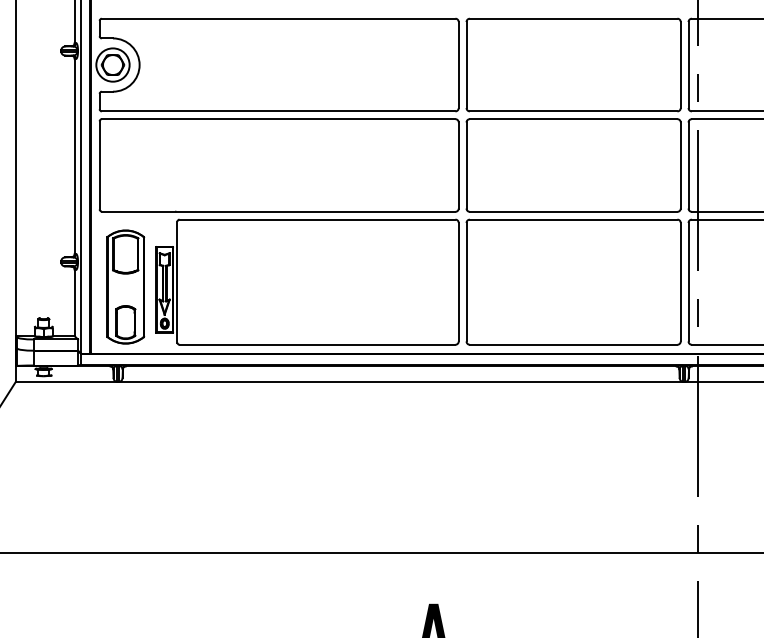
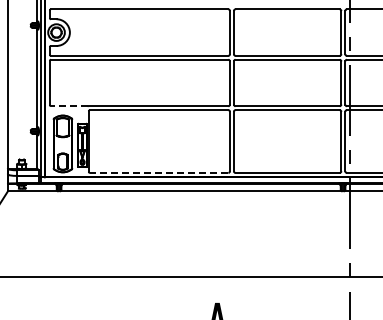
line: (136, 212) -> (68, 106), solid -> dashed
line: (316, 343) -> (158, 172), solid -> dashed

